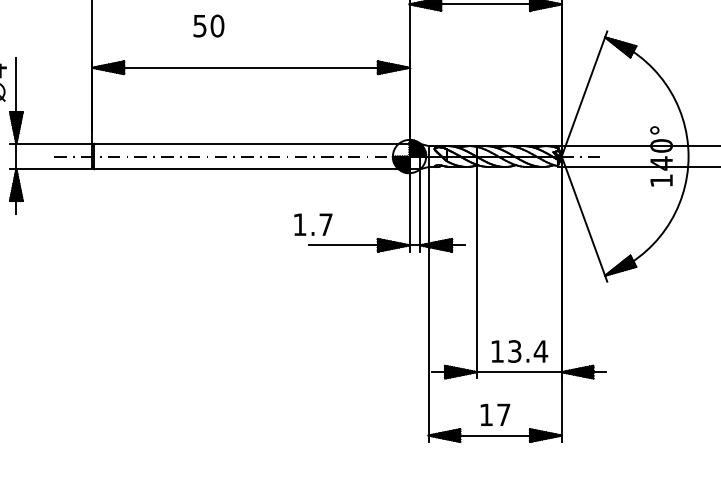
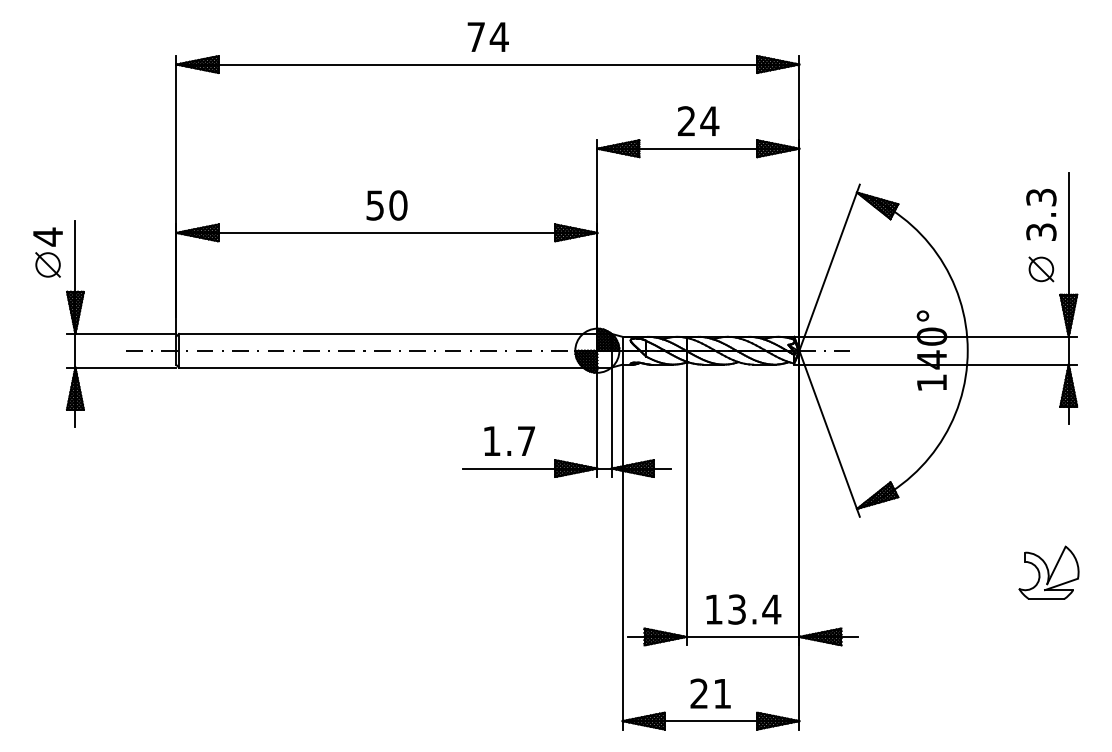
text: (208, 26) -> (386, 205), moved
text: (313, 224) -> (509, 440), moved
text: (494, 414) -> (710, 693), 17 -> 21

